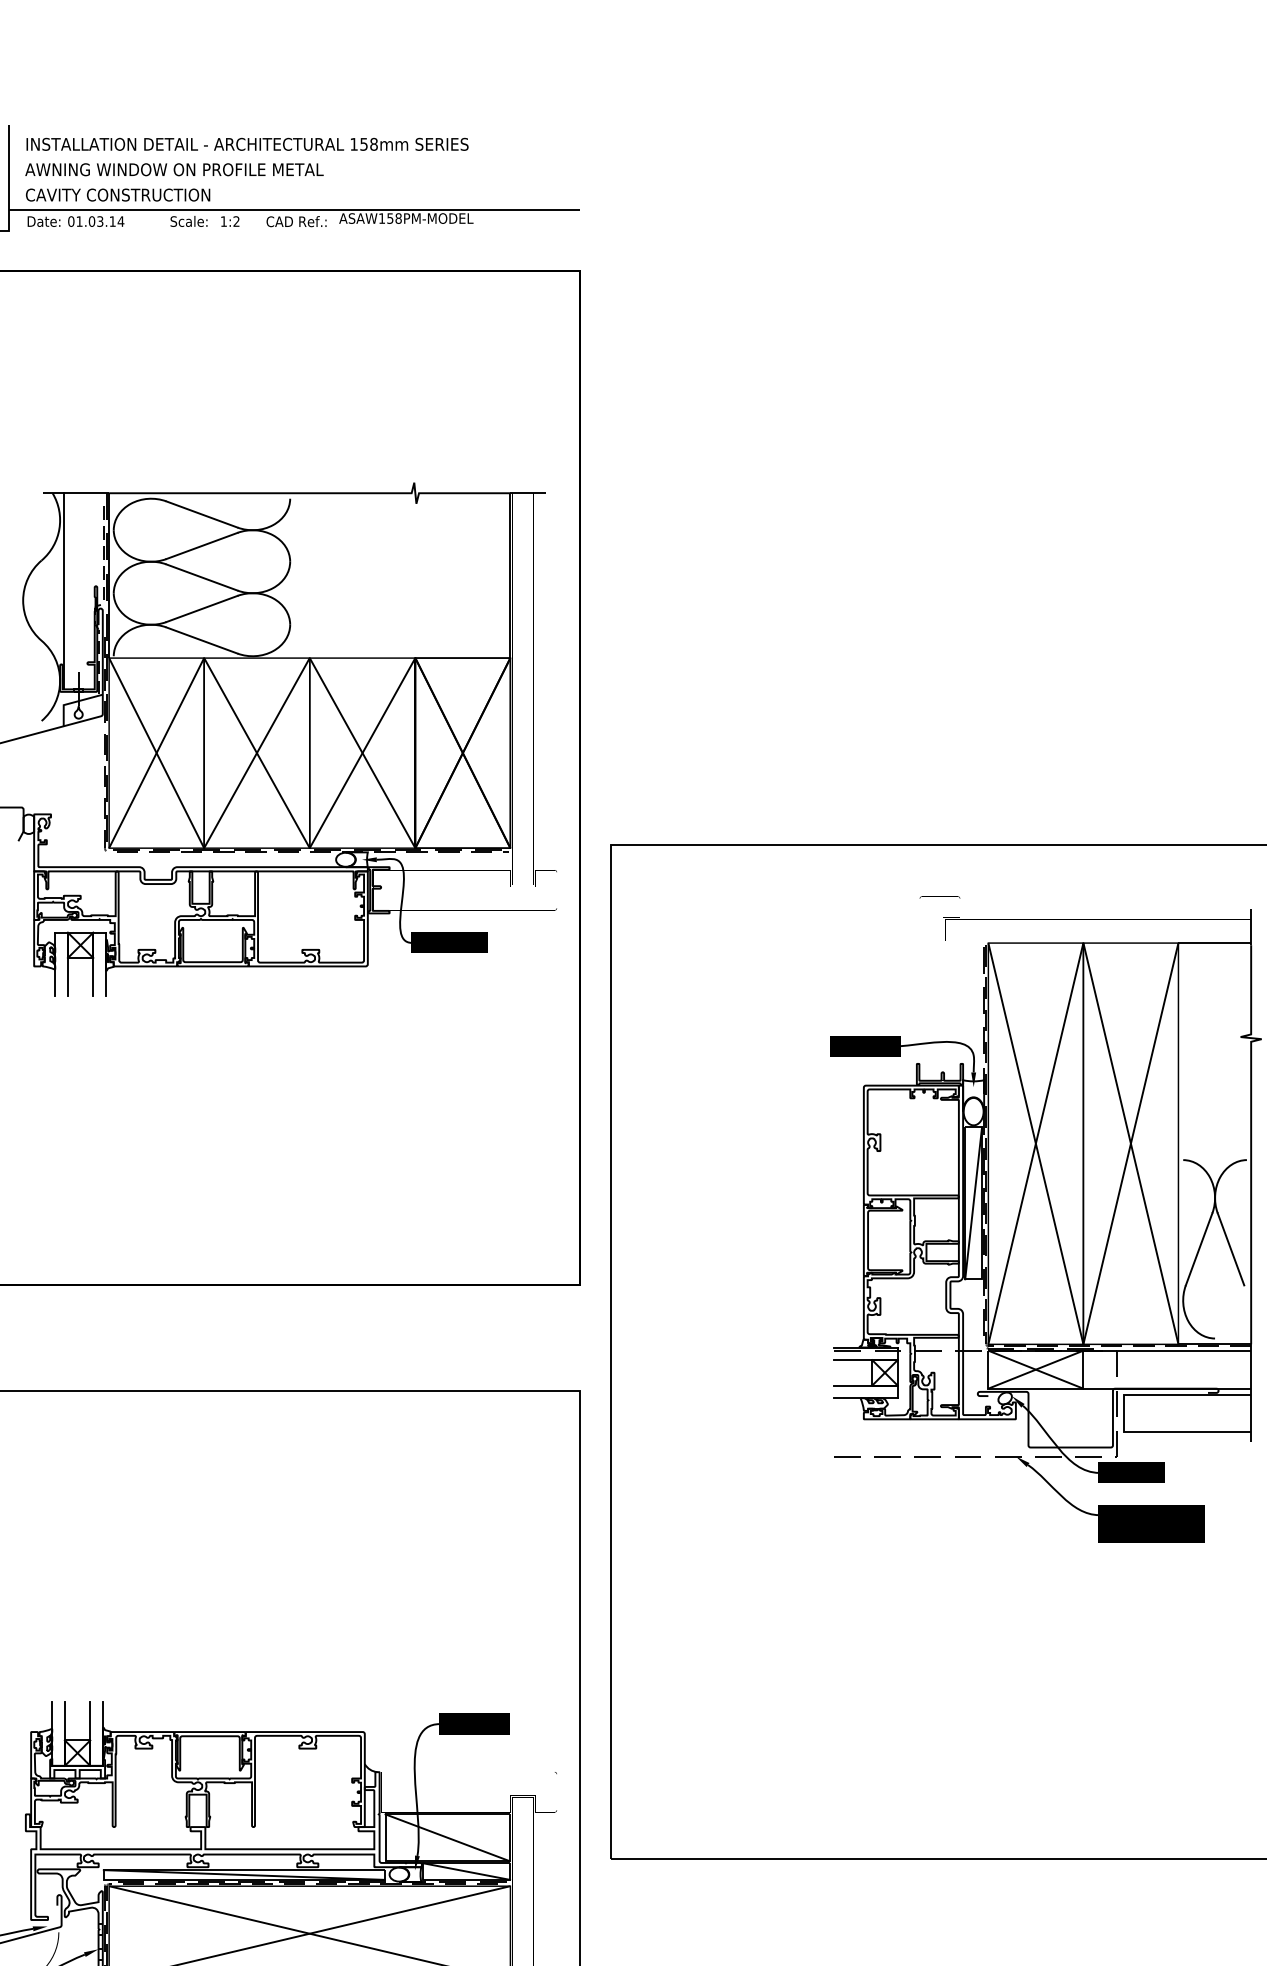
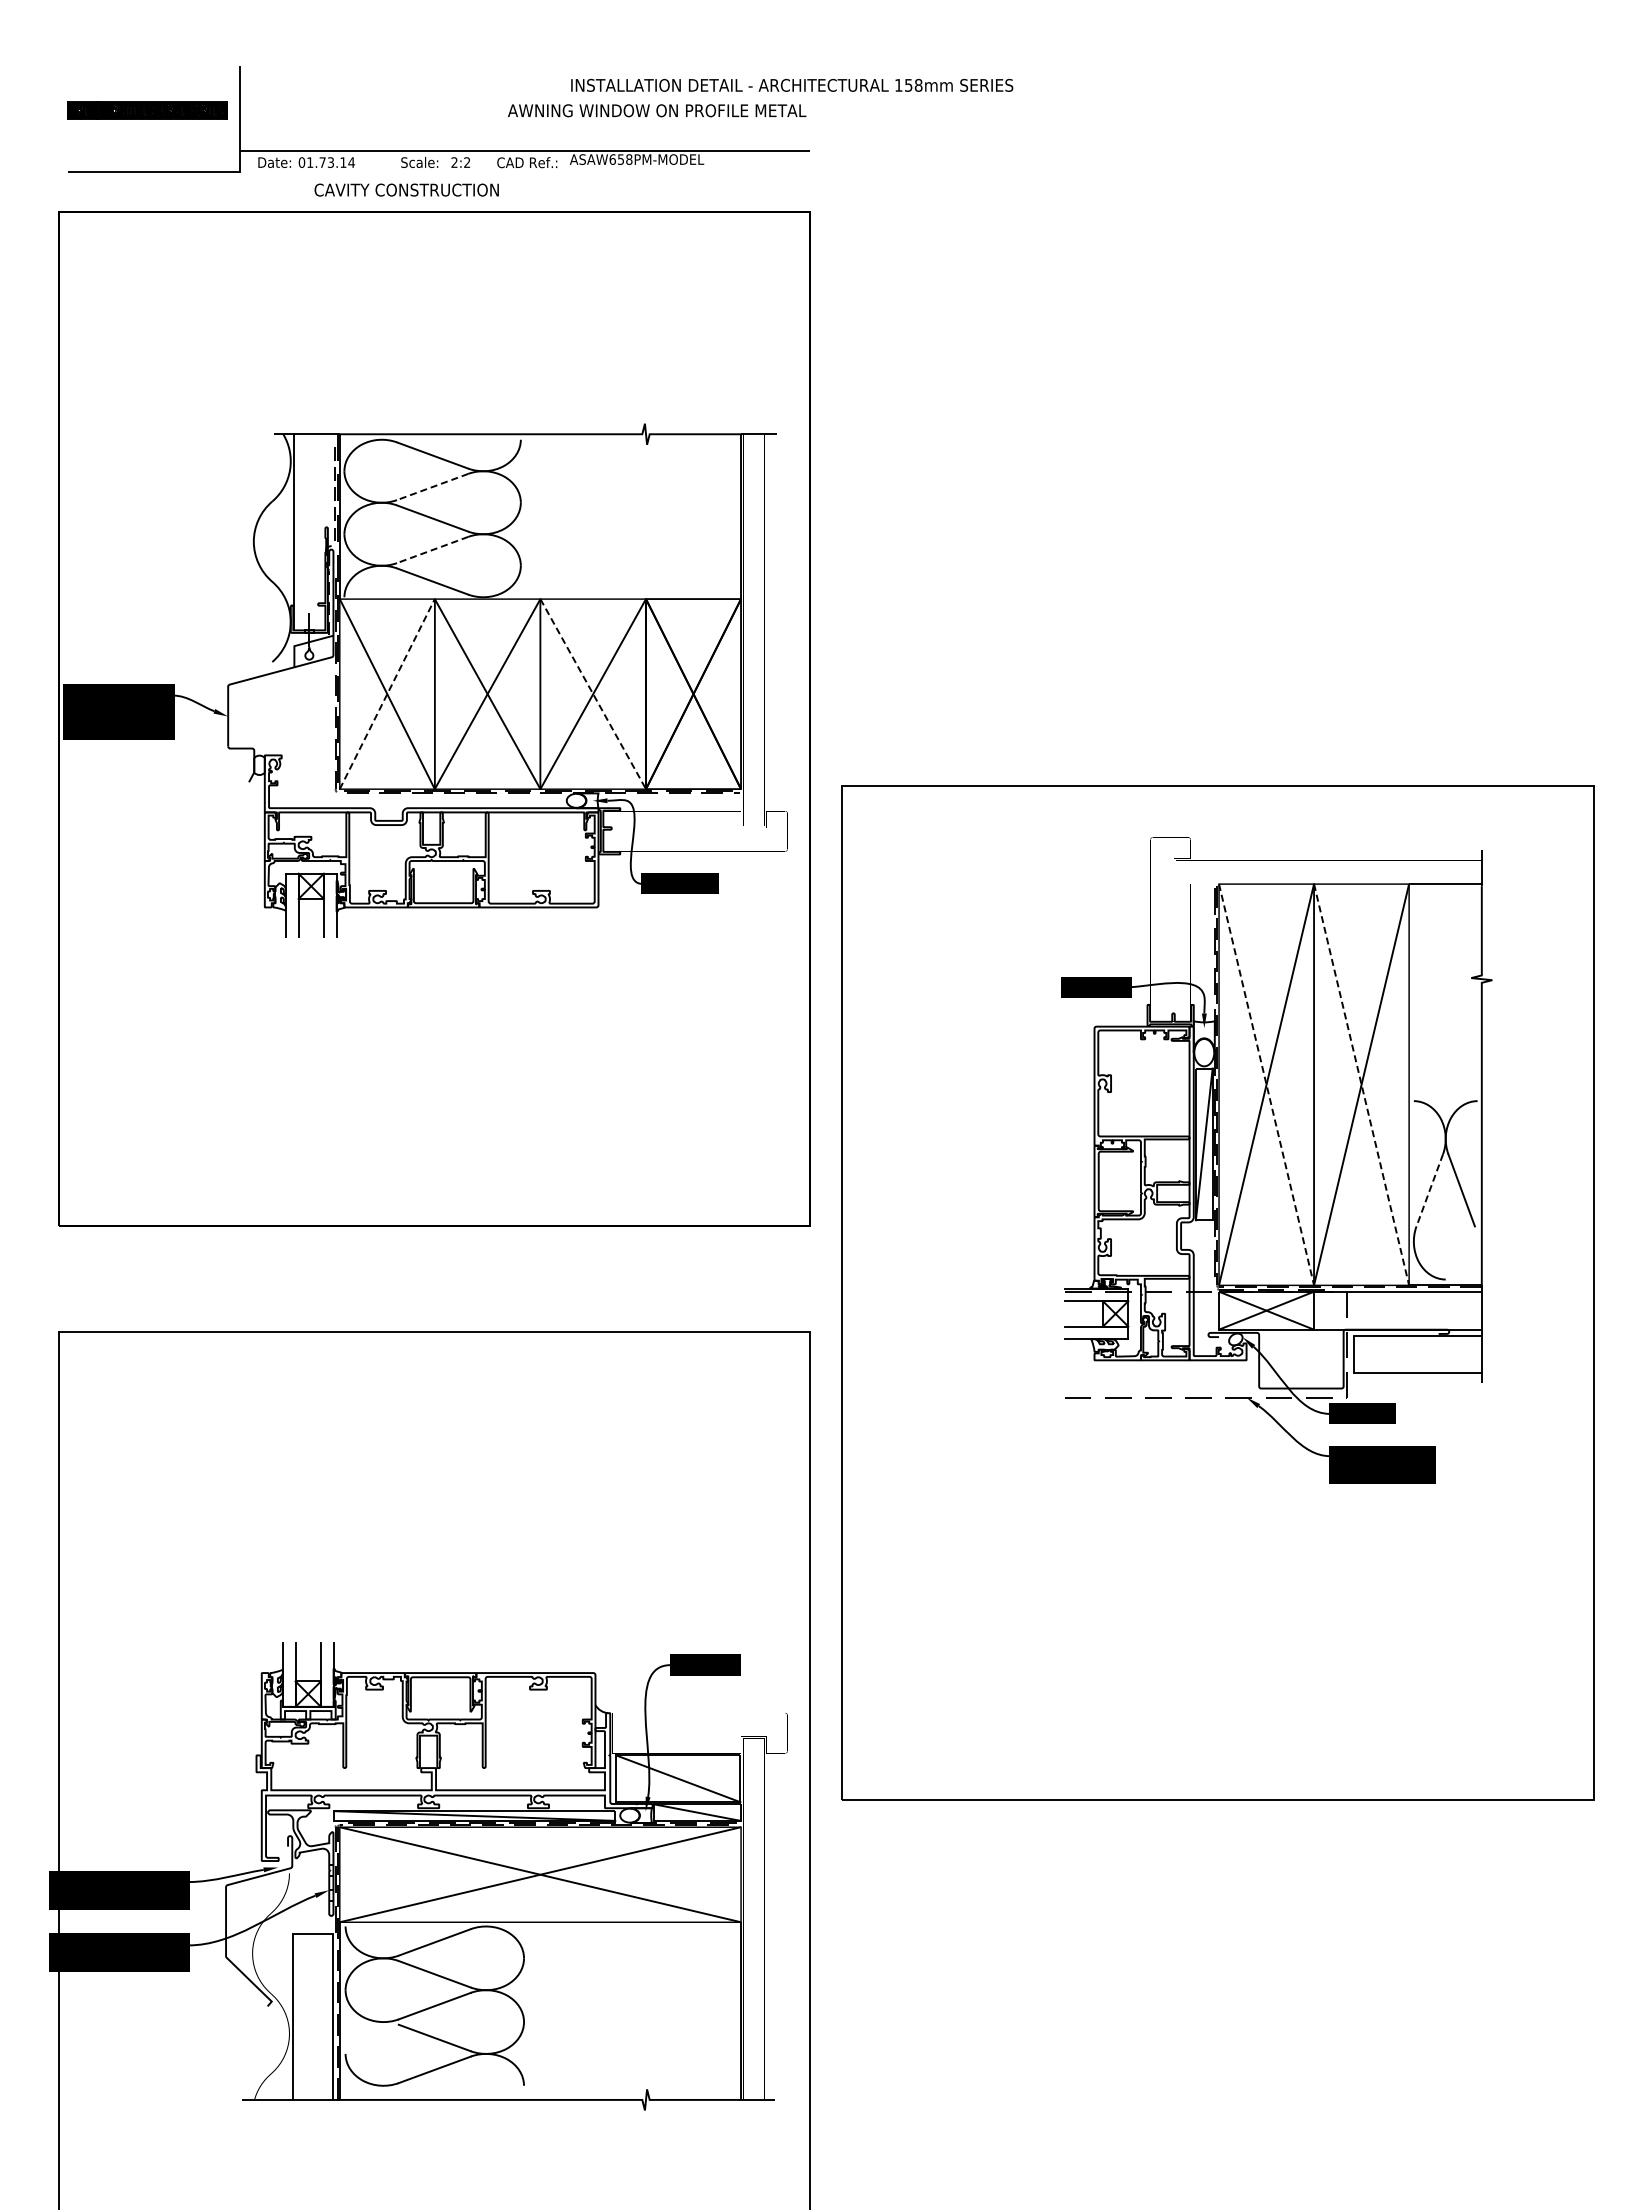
text: (247, 143) -> (792, 84), moved
text: (174, 169) -> (657, 110), moved
text: (117, 194) -> (406, 189), moved
text: (381, 218) -> (612, 159), ASAW158PM-MODEL -> ASAW658PM-MODEL
text: (91, 221) -> (322, 162), 01.03.14 -> 01.73.14
text: (223, 221) -> (454, 162), 1:2 -> 2:2
line: (201, 546) -> (432, 487), solid -> dashed
line: (201, 609) -> (432, 550), solid -> dashed
line: (156, 752) -> (387, 693), solid -> dashed
line: (362, 753) -> (593, 694), solid -> dashed
line: (1035, 1144) -> (1266, 1085), solid -> dashed
line: (1130, 1144) -> (1361, 1085), solid -> dashed
line: (1198, 1249) -> (1429, 1190), solid -> dashed

